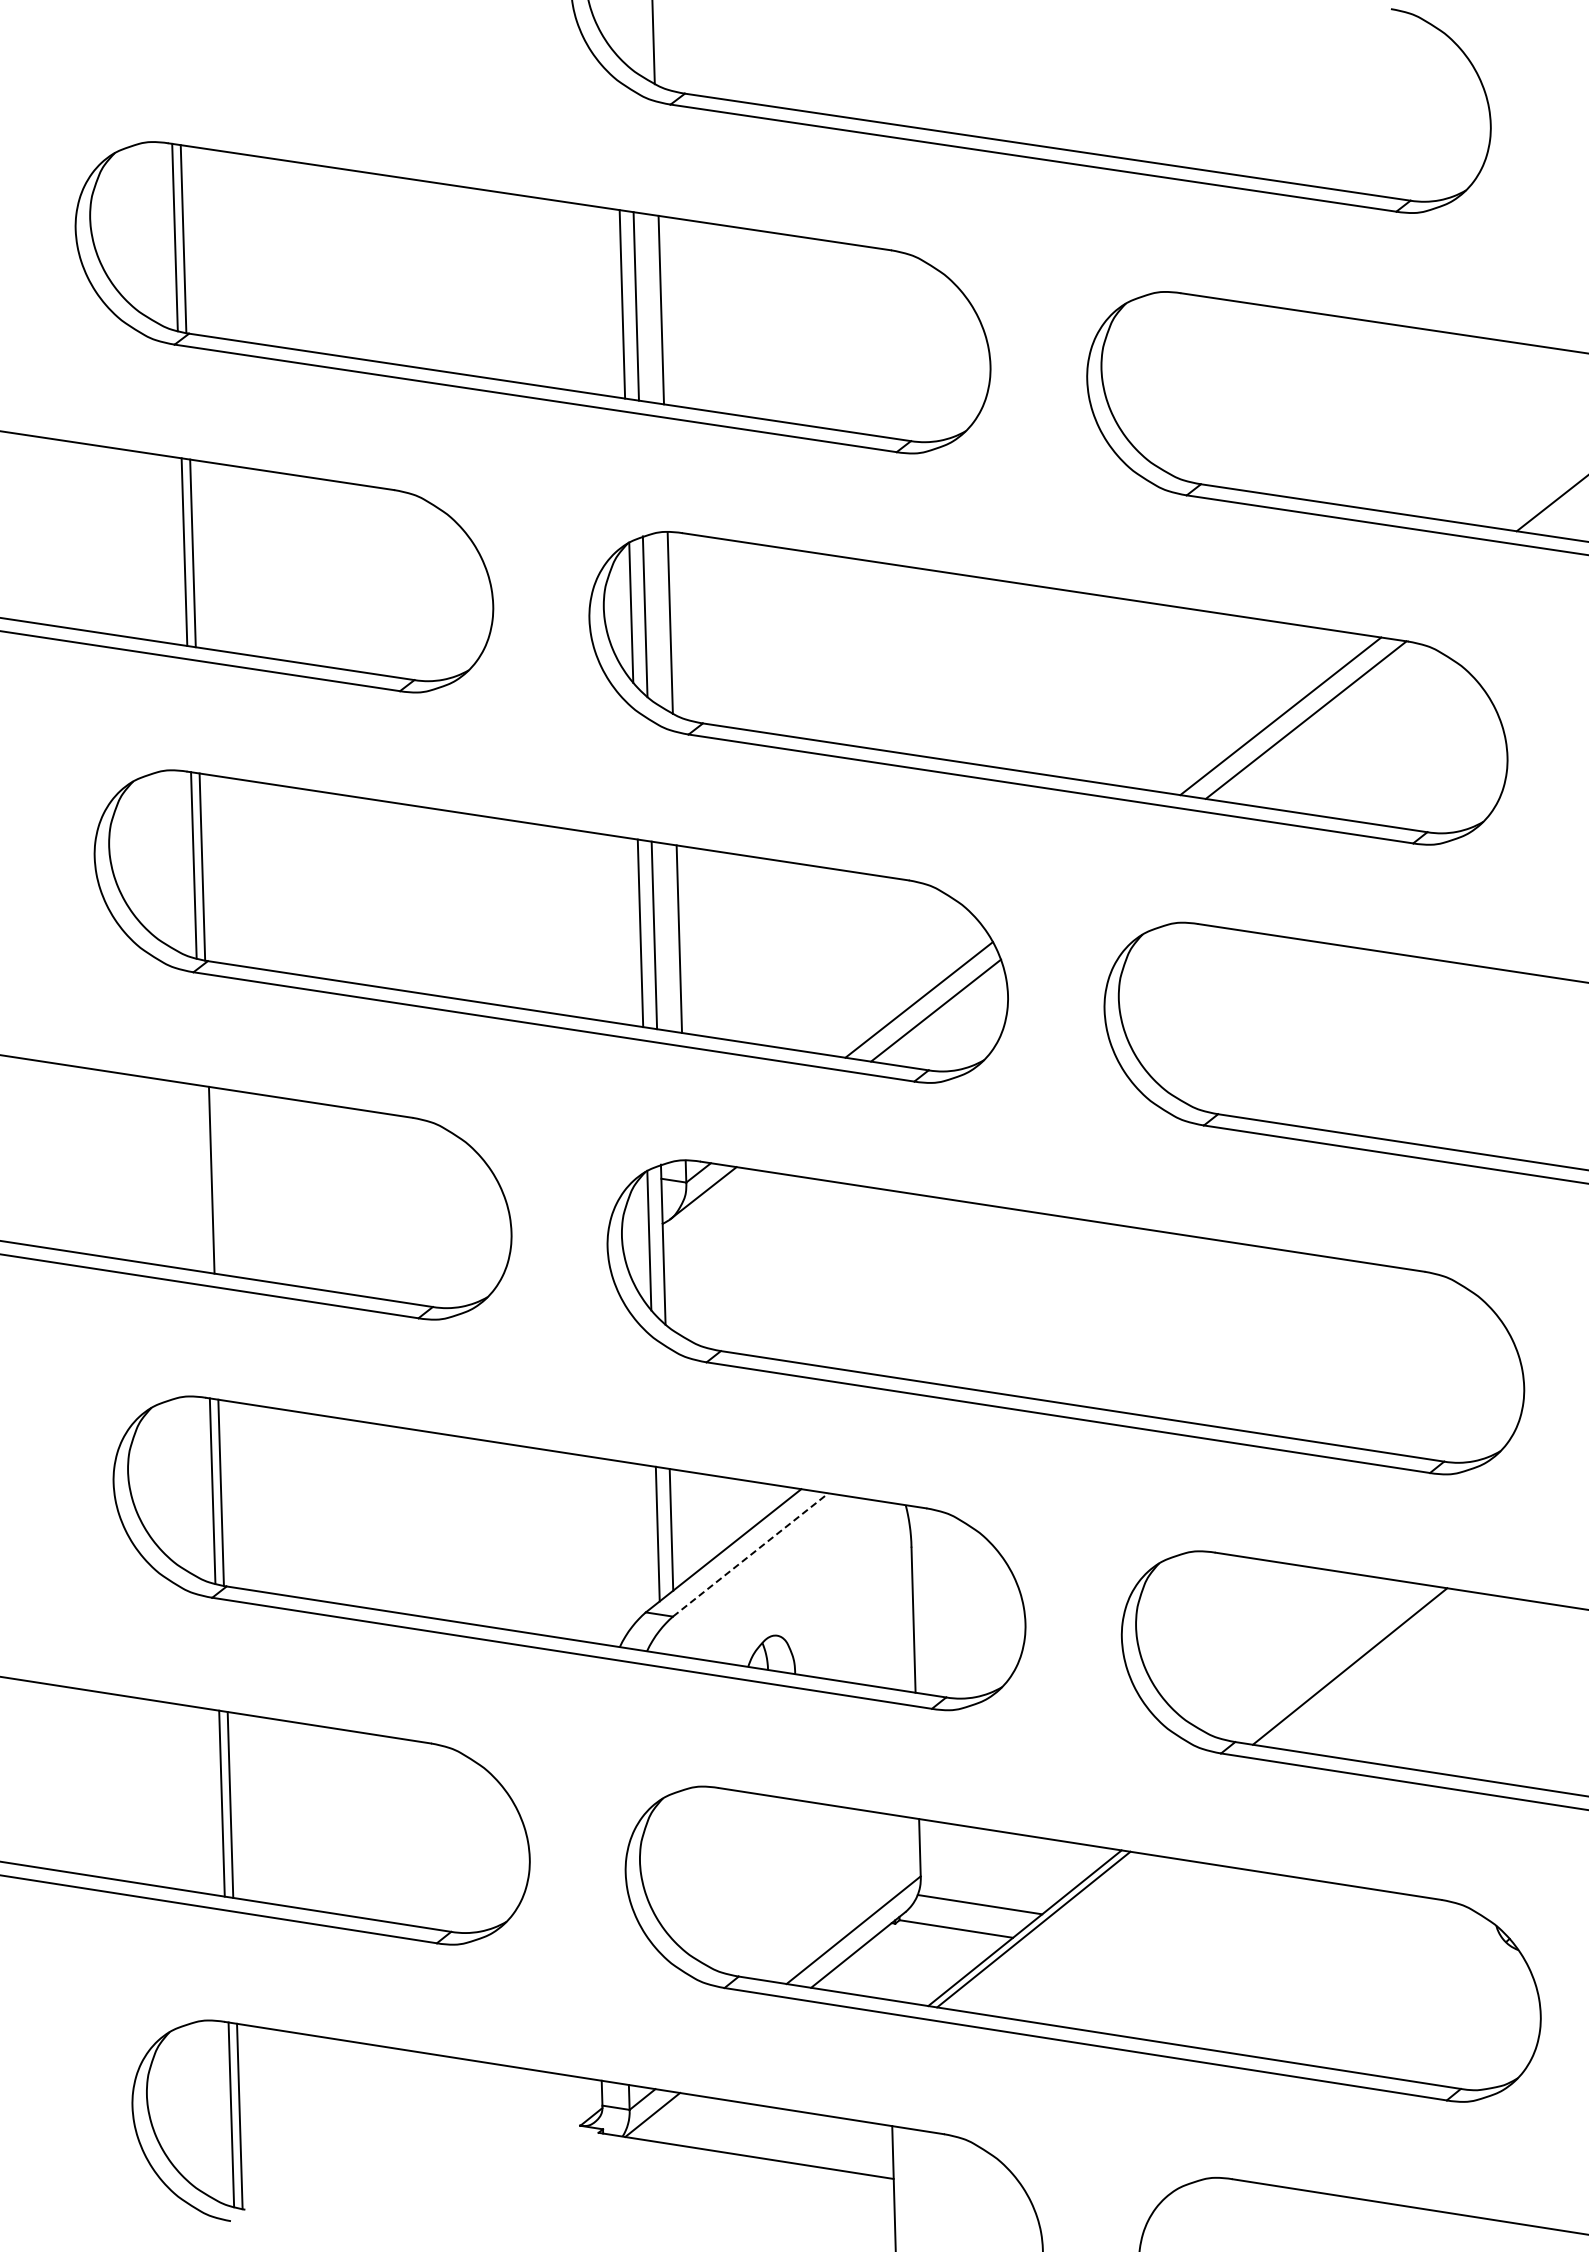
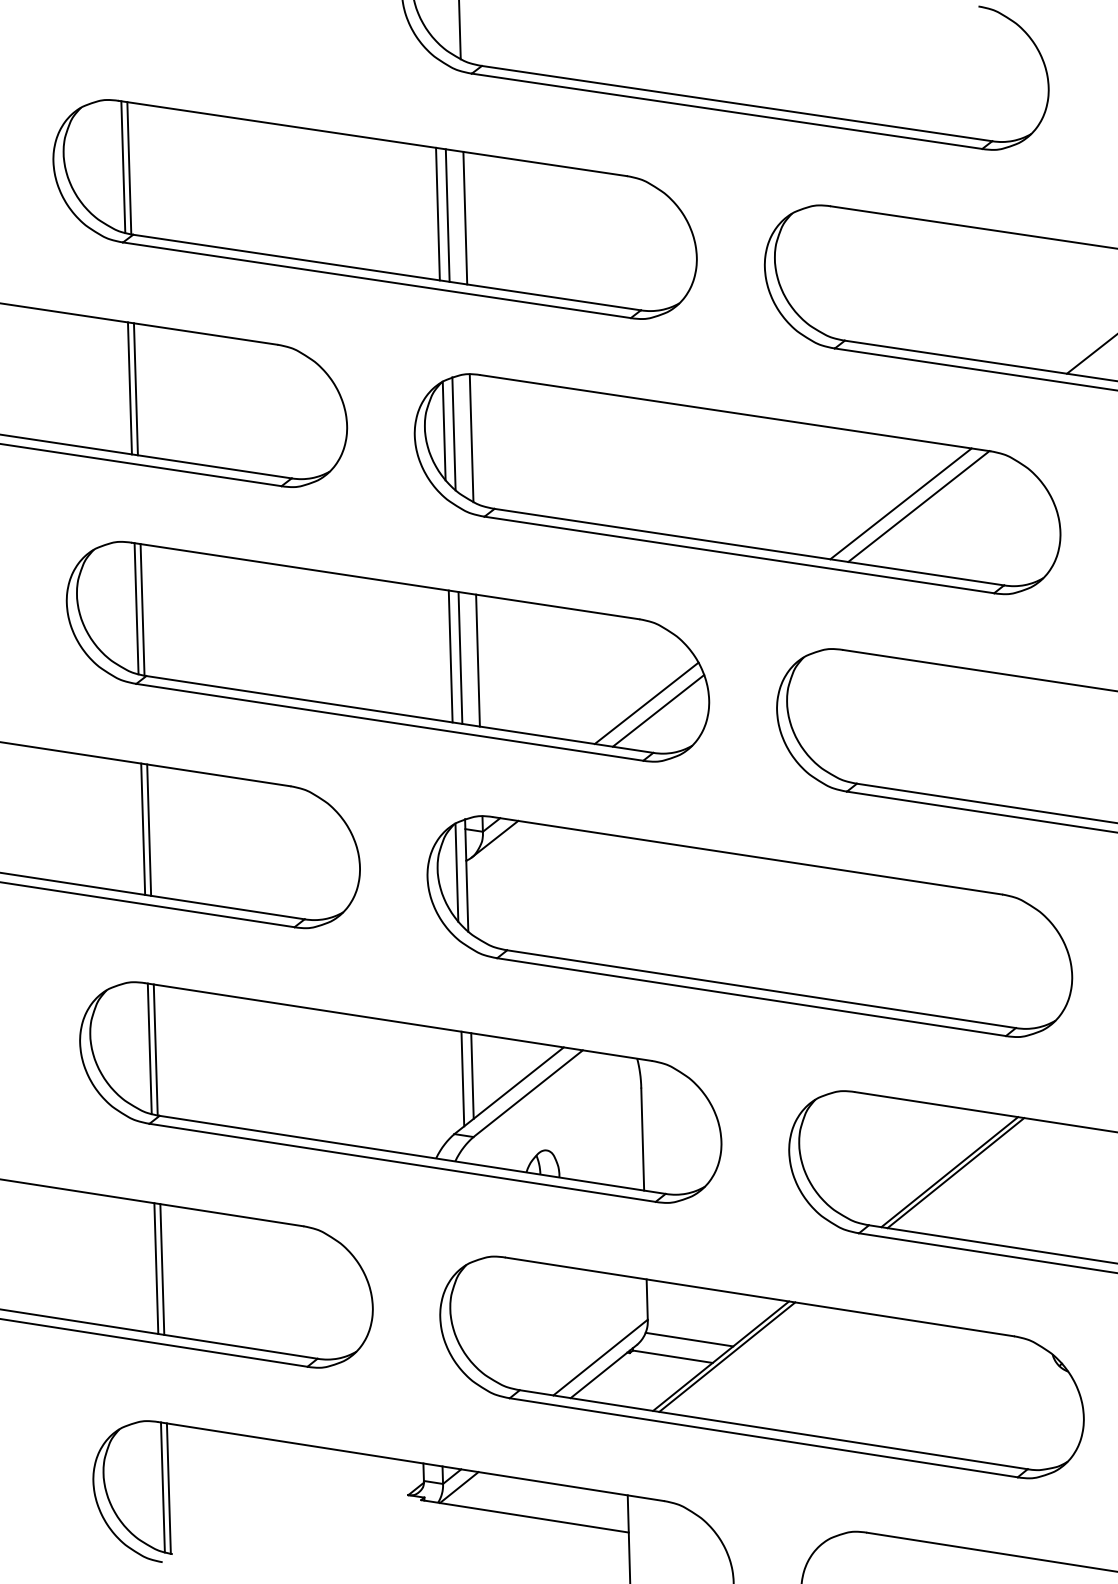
line: (203, 1178) -> (143, 828), added
line: (751, 1554) -> (528, 1093), dashed -> solid
line: (1358, 1667) -> (955, 1172), added

